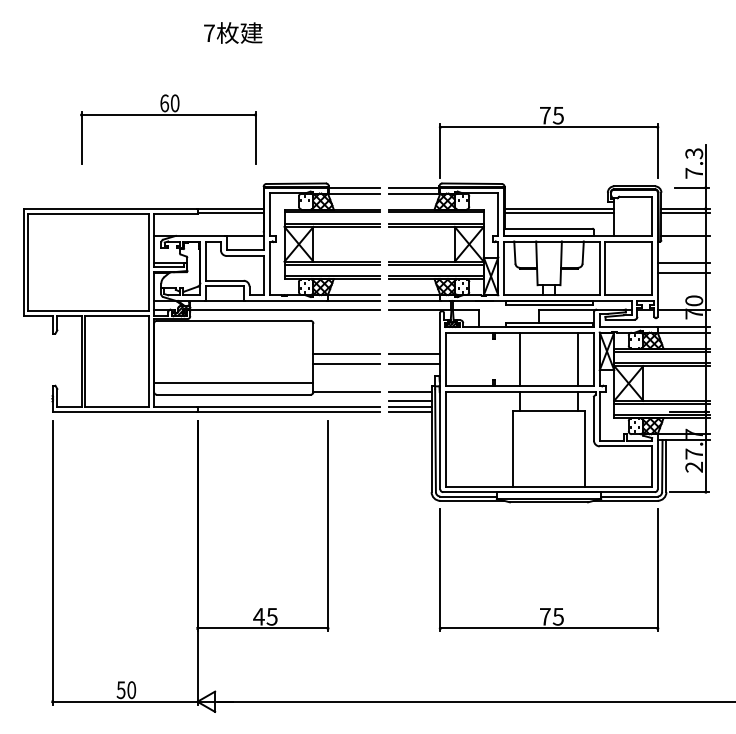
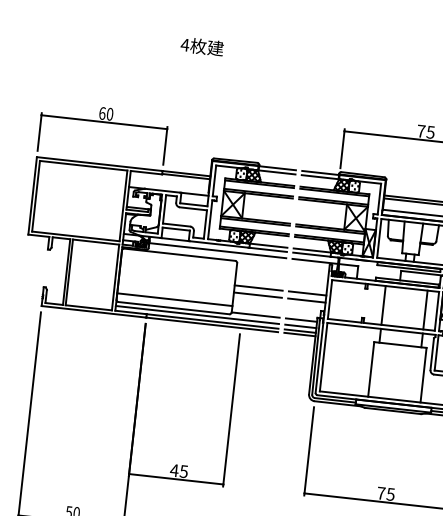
text: (209, 32) -> (185, 44), 7 -> 4
part: (168, 115) -> (104, 122), moved
line: (266, 400) -> (197, 314), added

